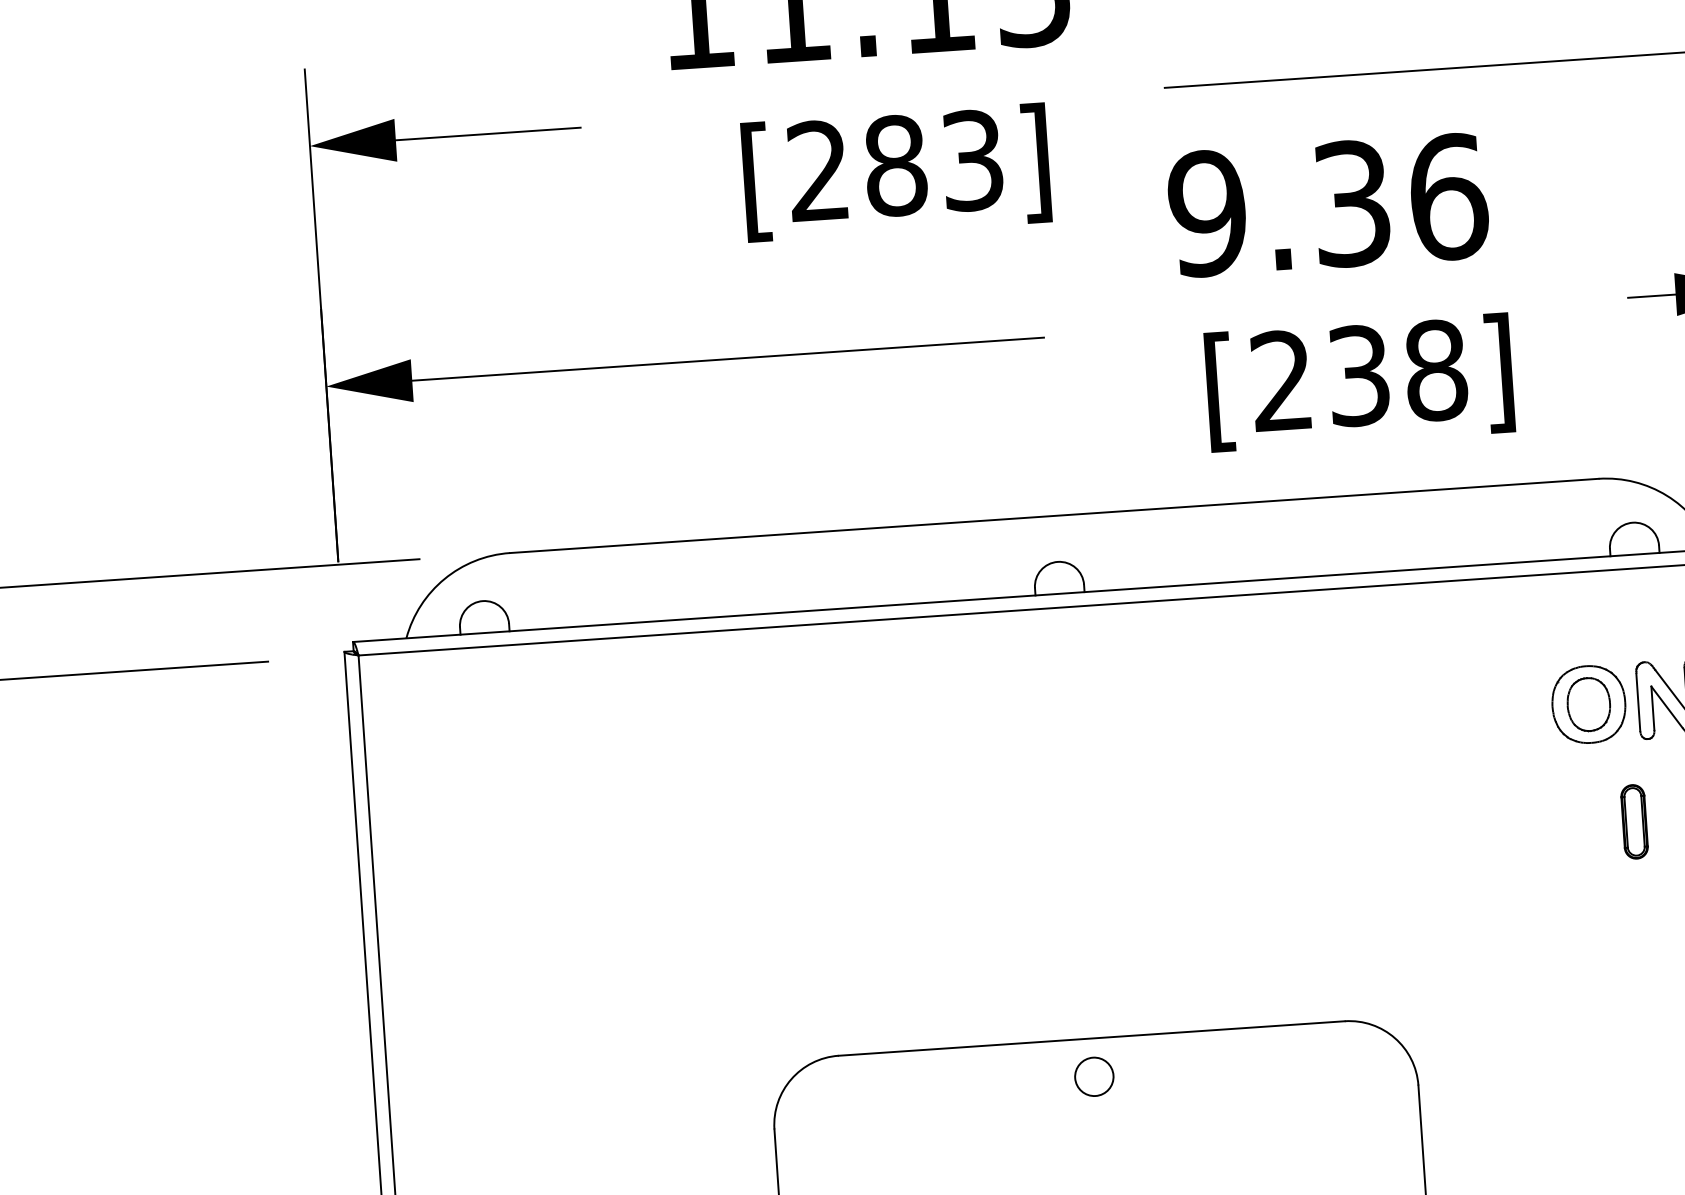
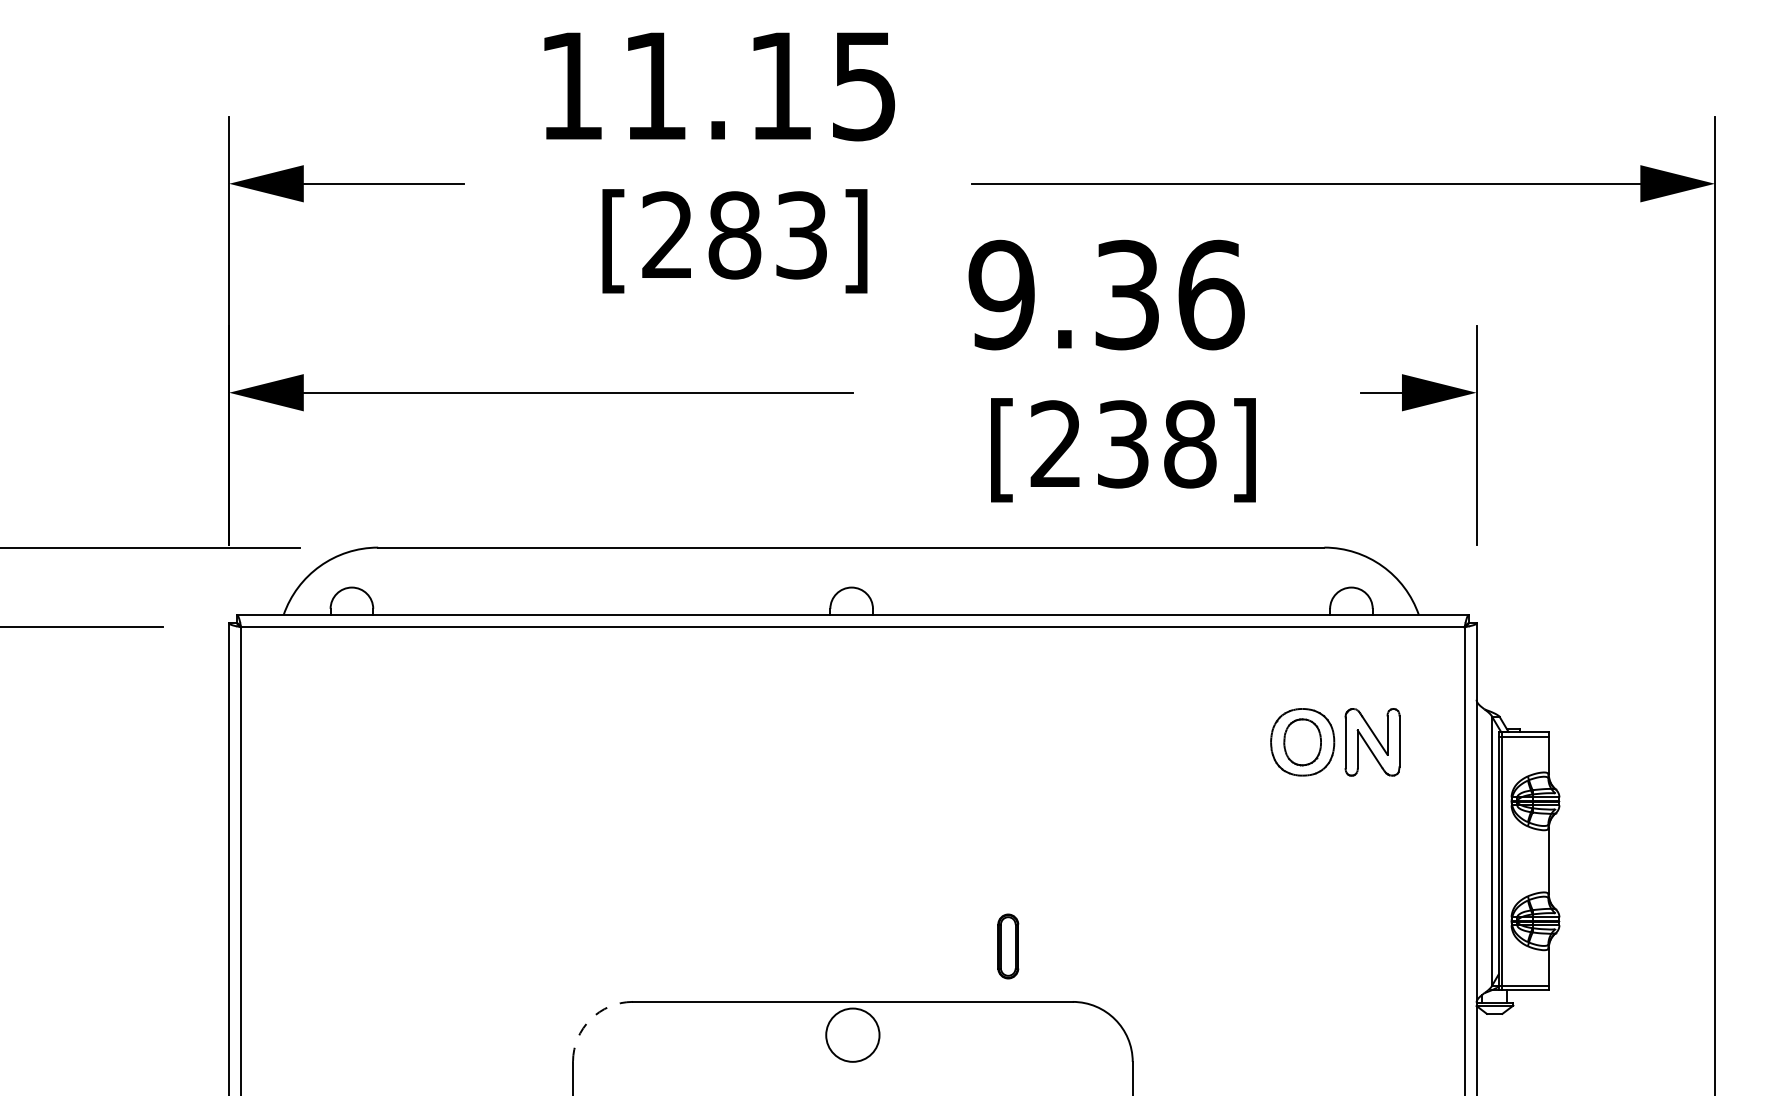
part: (1634, 821) -> (1008, 946), moved
circle: (1093, 1076) -> (852, 1034), size x1.6
arc: (791, 1079) -> (590, 1019), solid -> dashed

